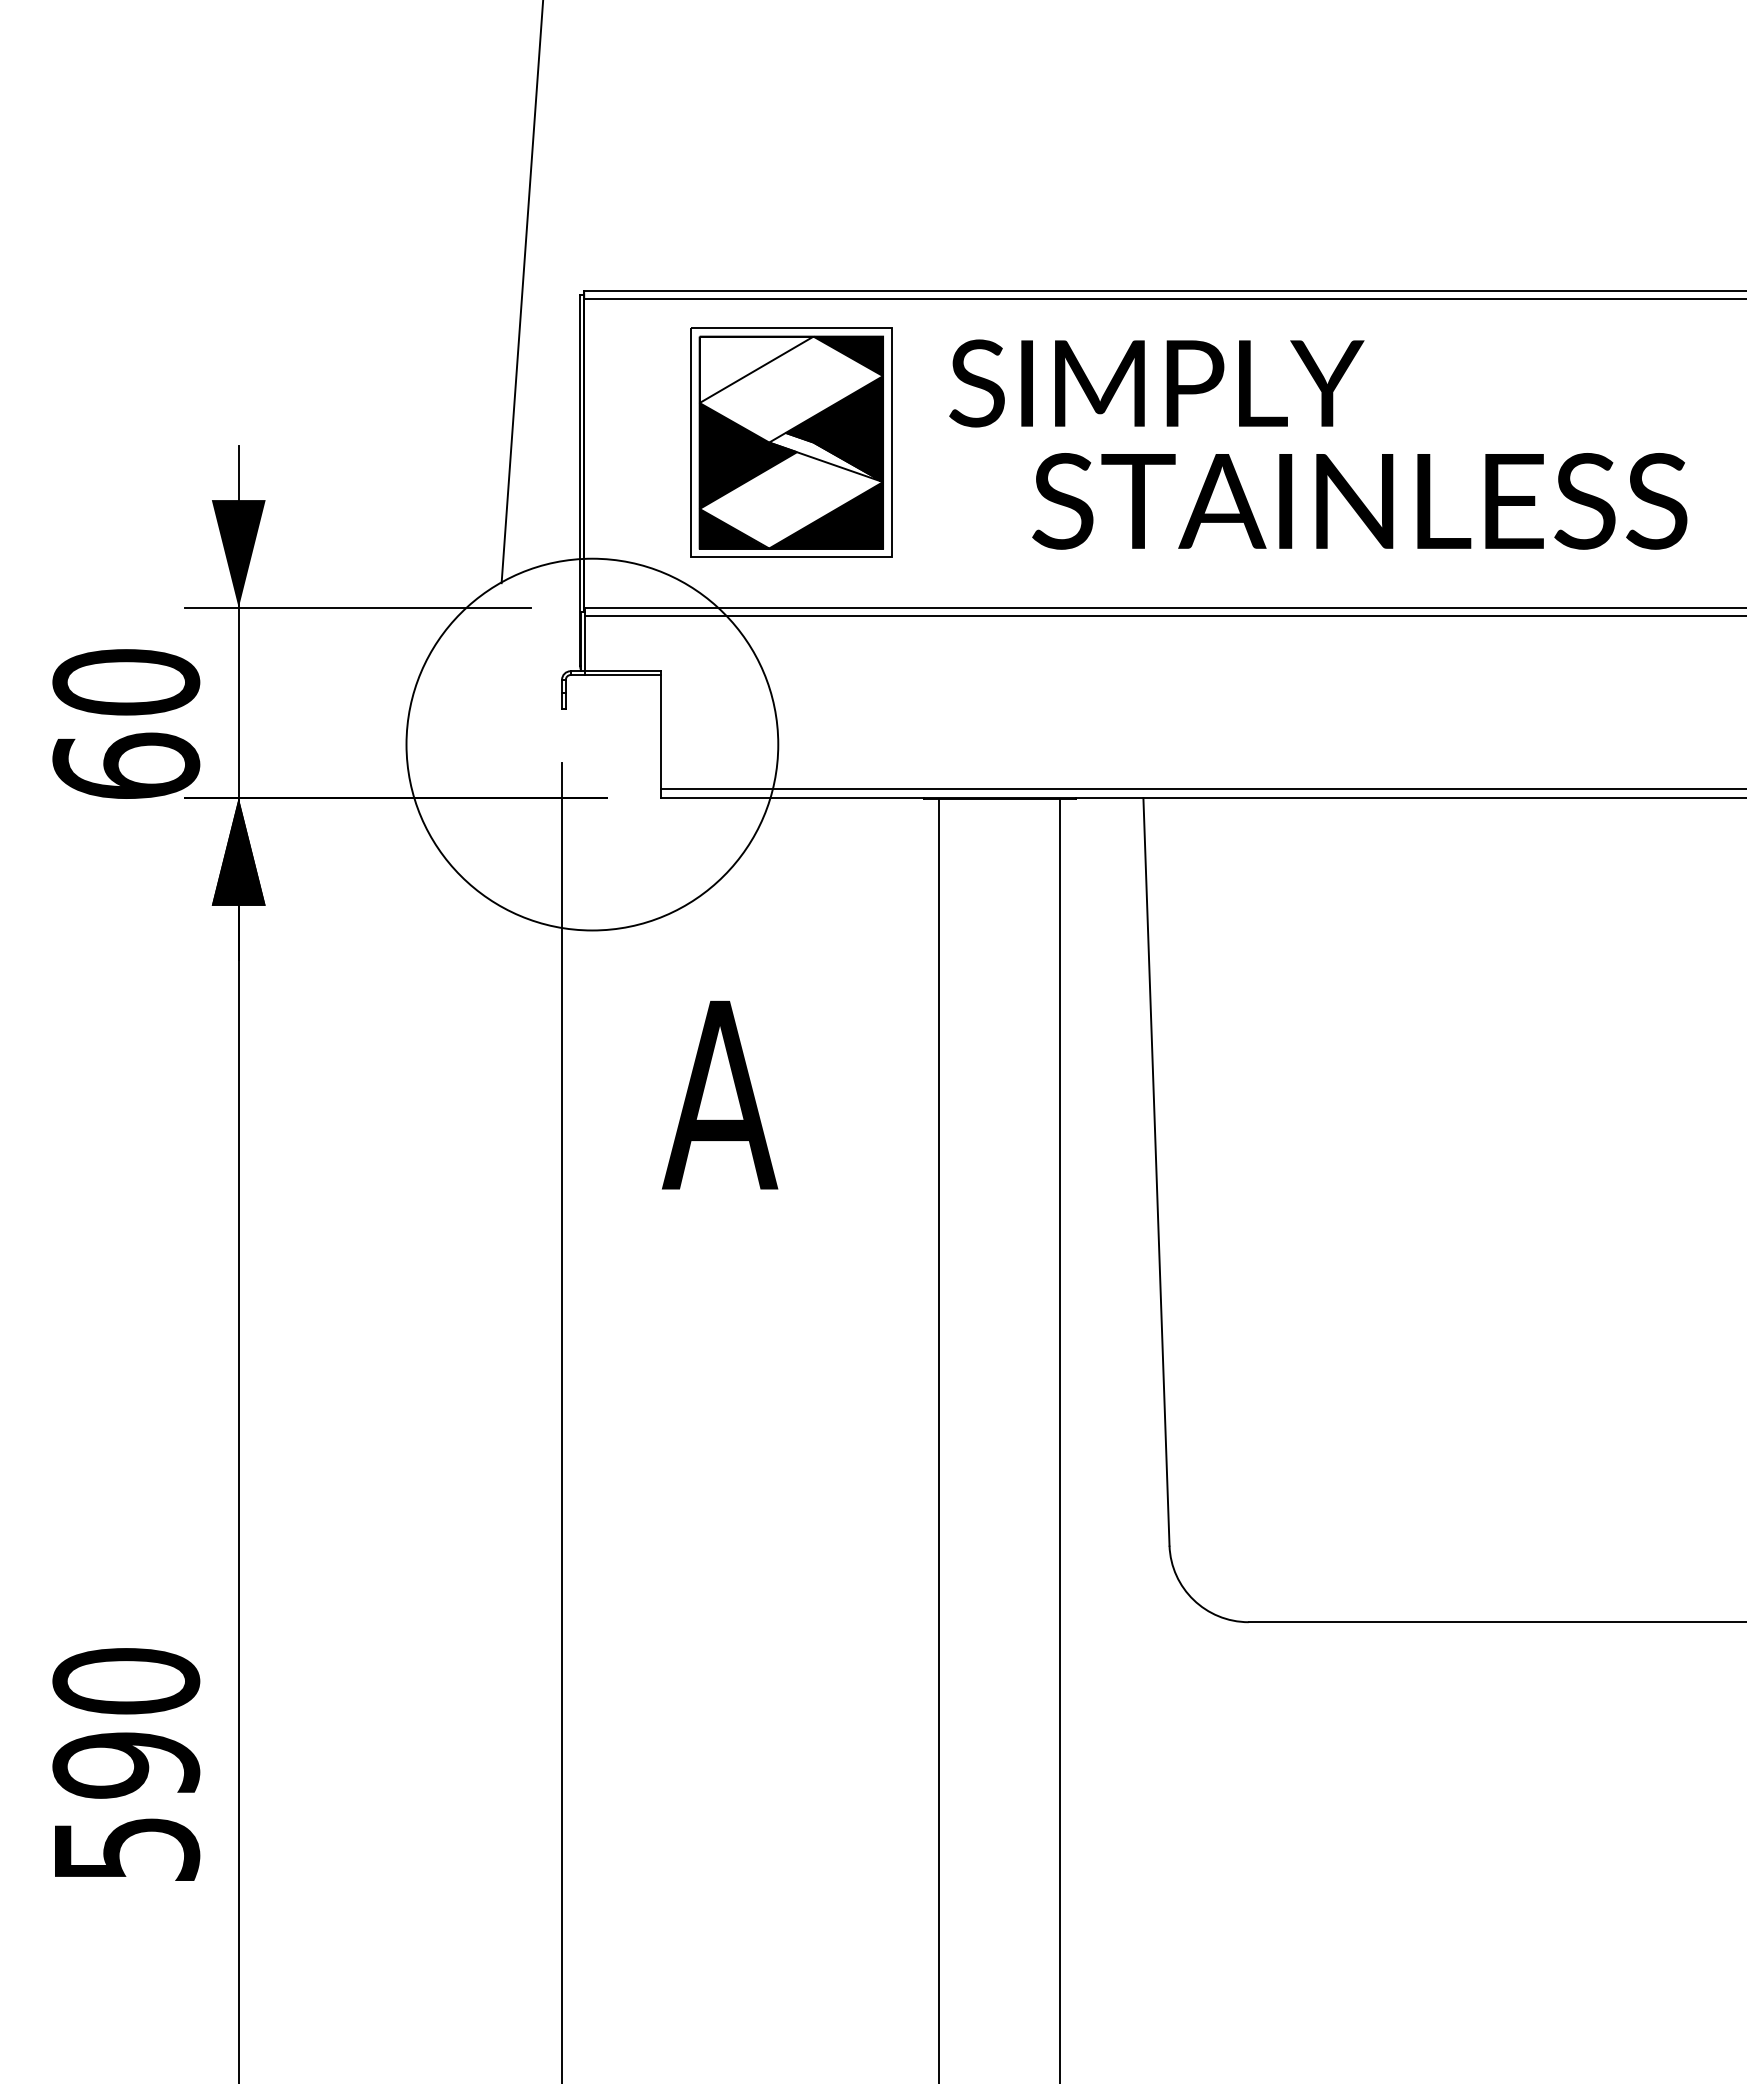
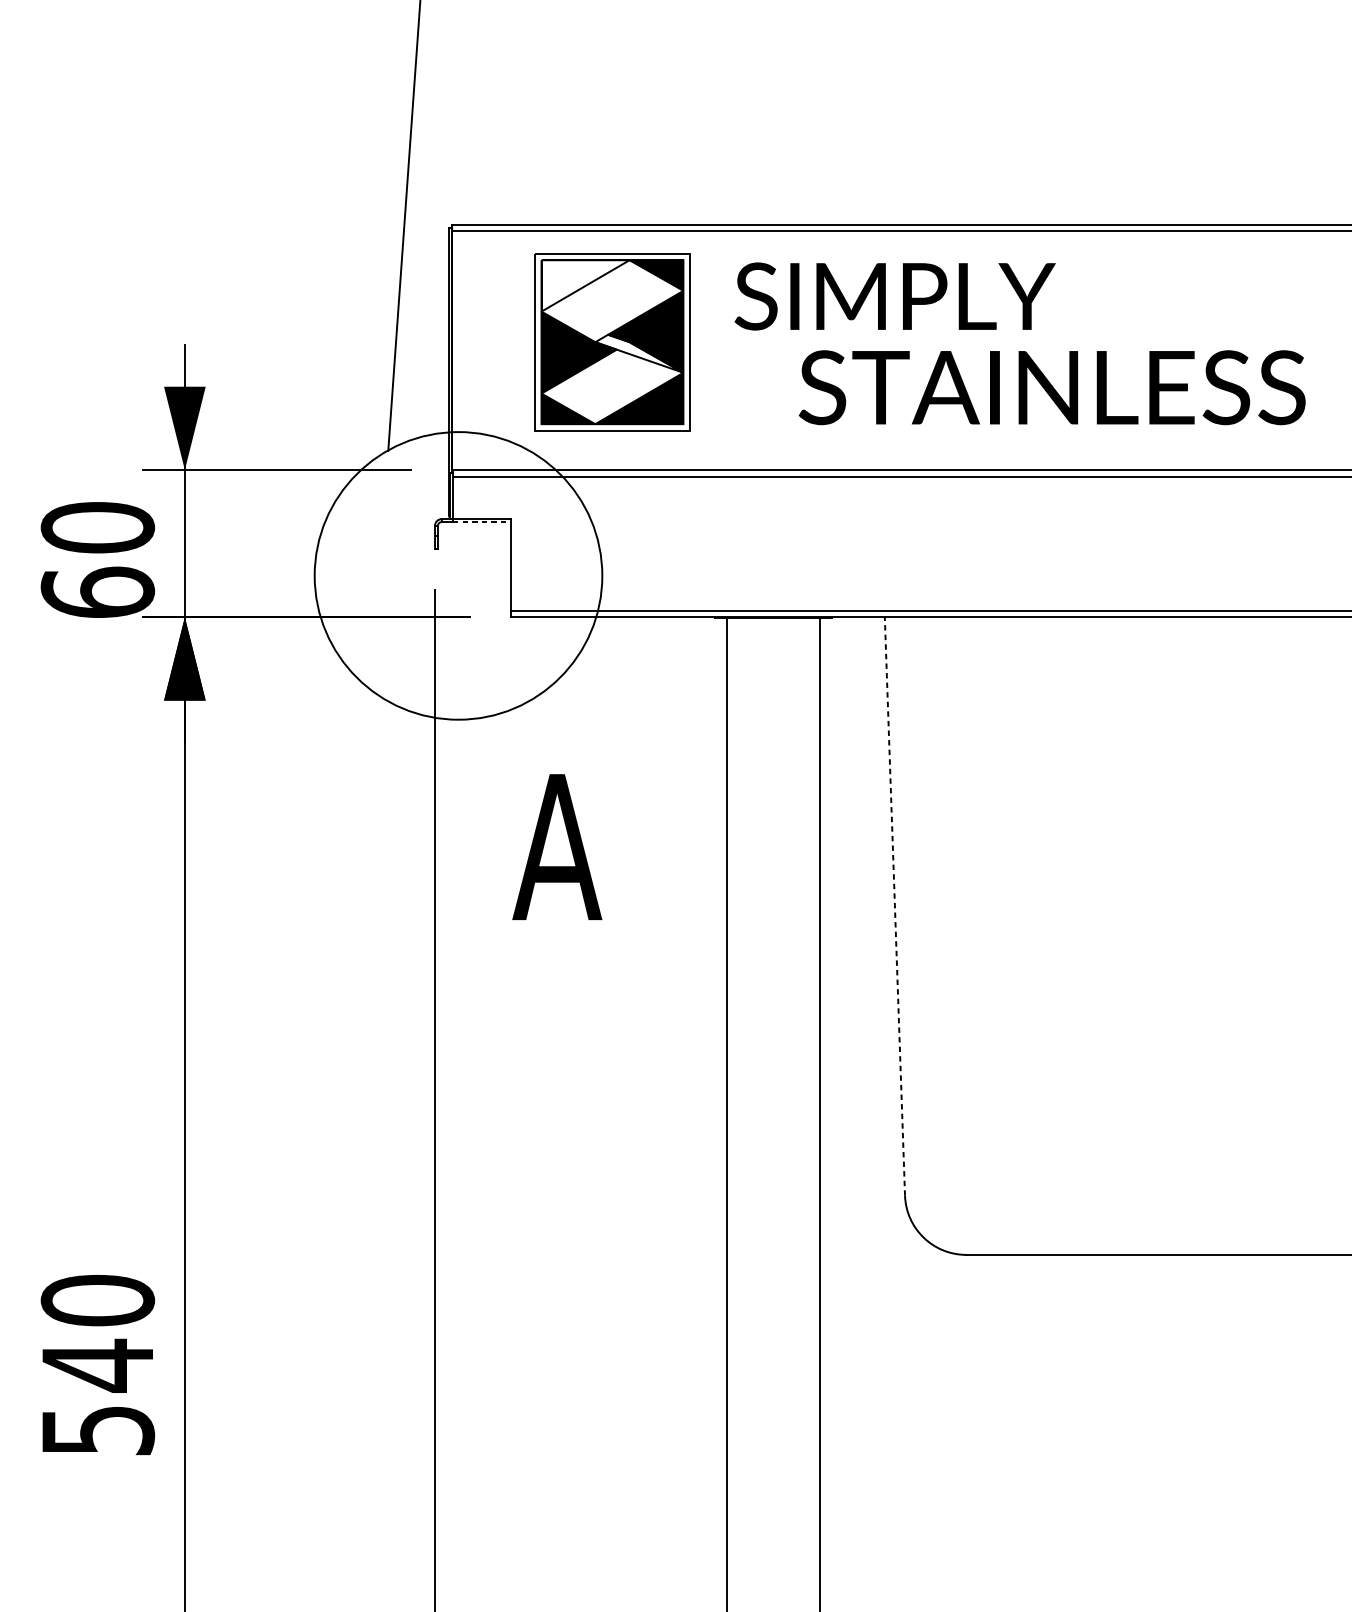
line: (622, 675) -> (481, 522), solid -> dashed
line: (1156, 1171) -> (894, 906), solid -> dashed
text: (126, 1765) -> (98, 1365), 590 -> 540

